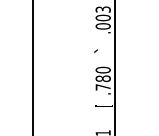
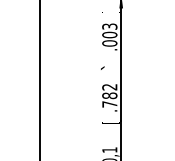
text: (102, 69) -> (109, 86), .780 -> .782

